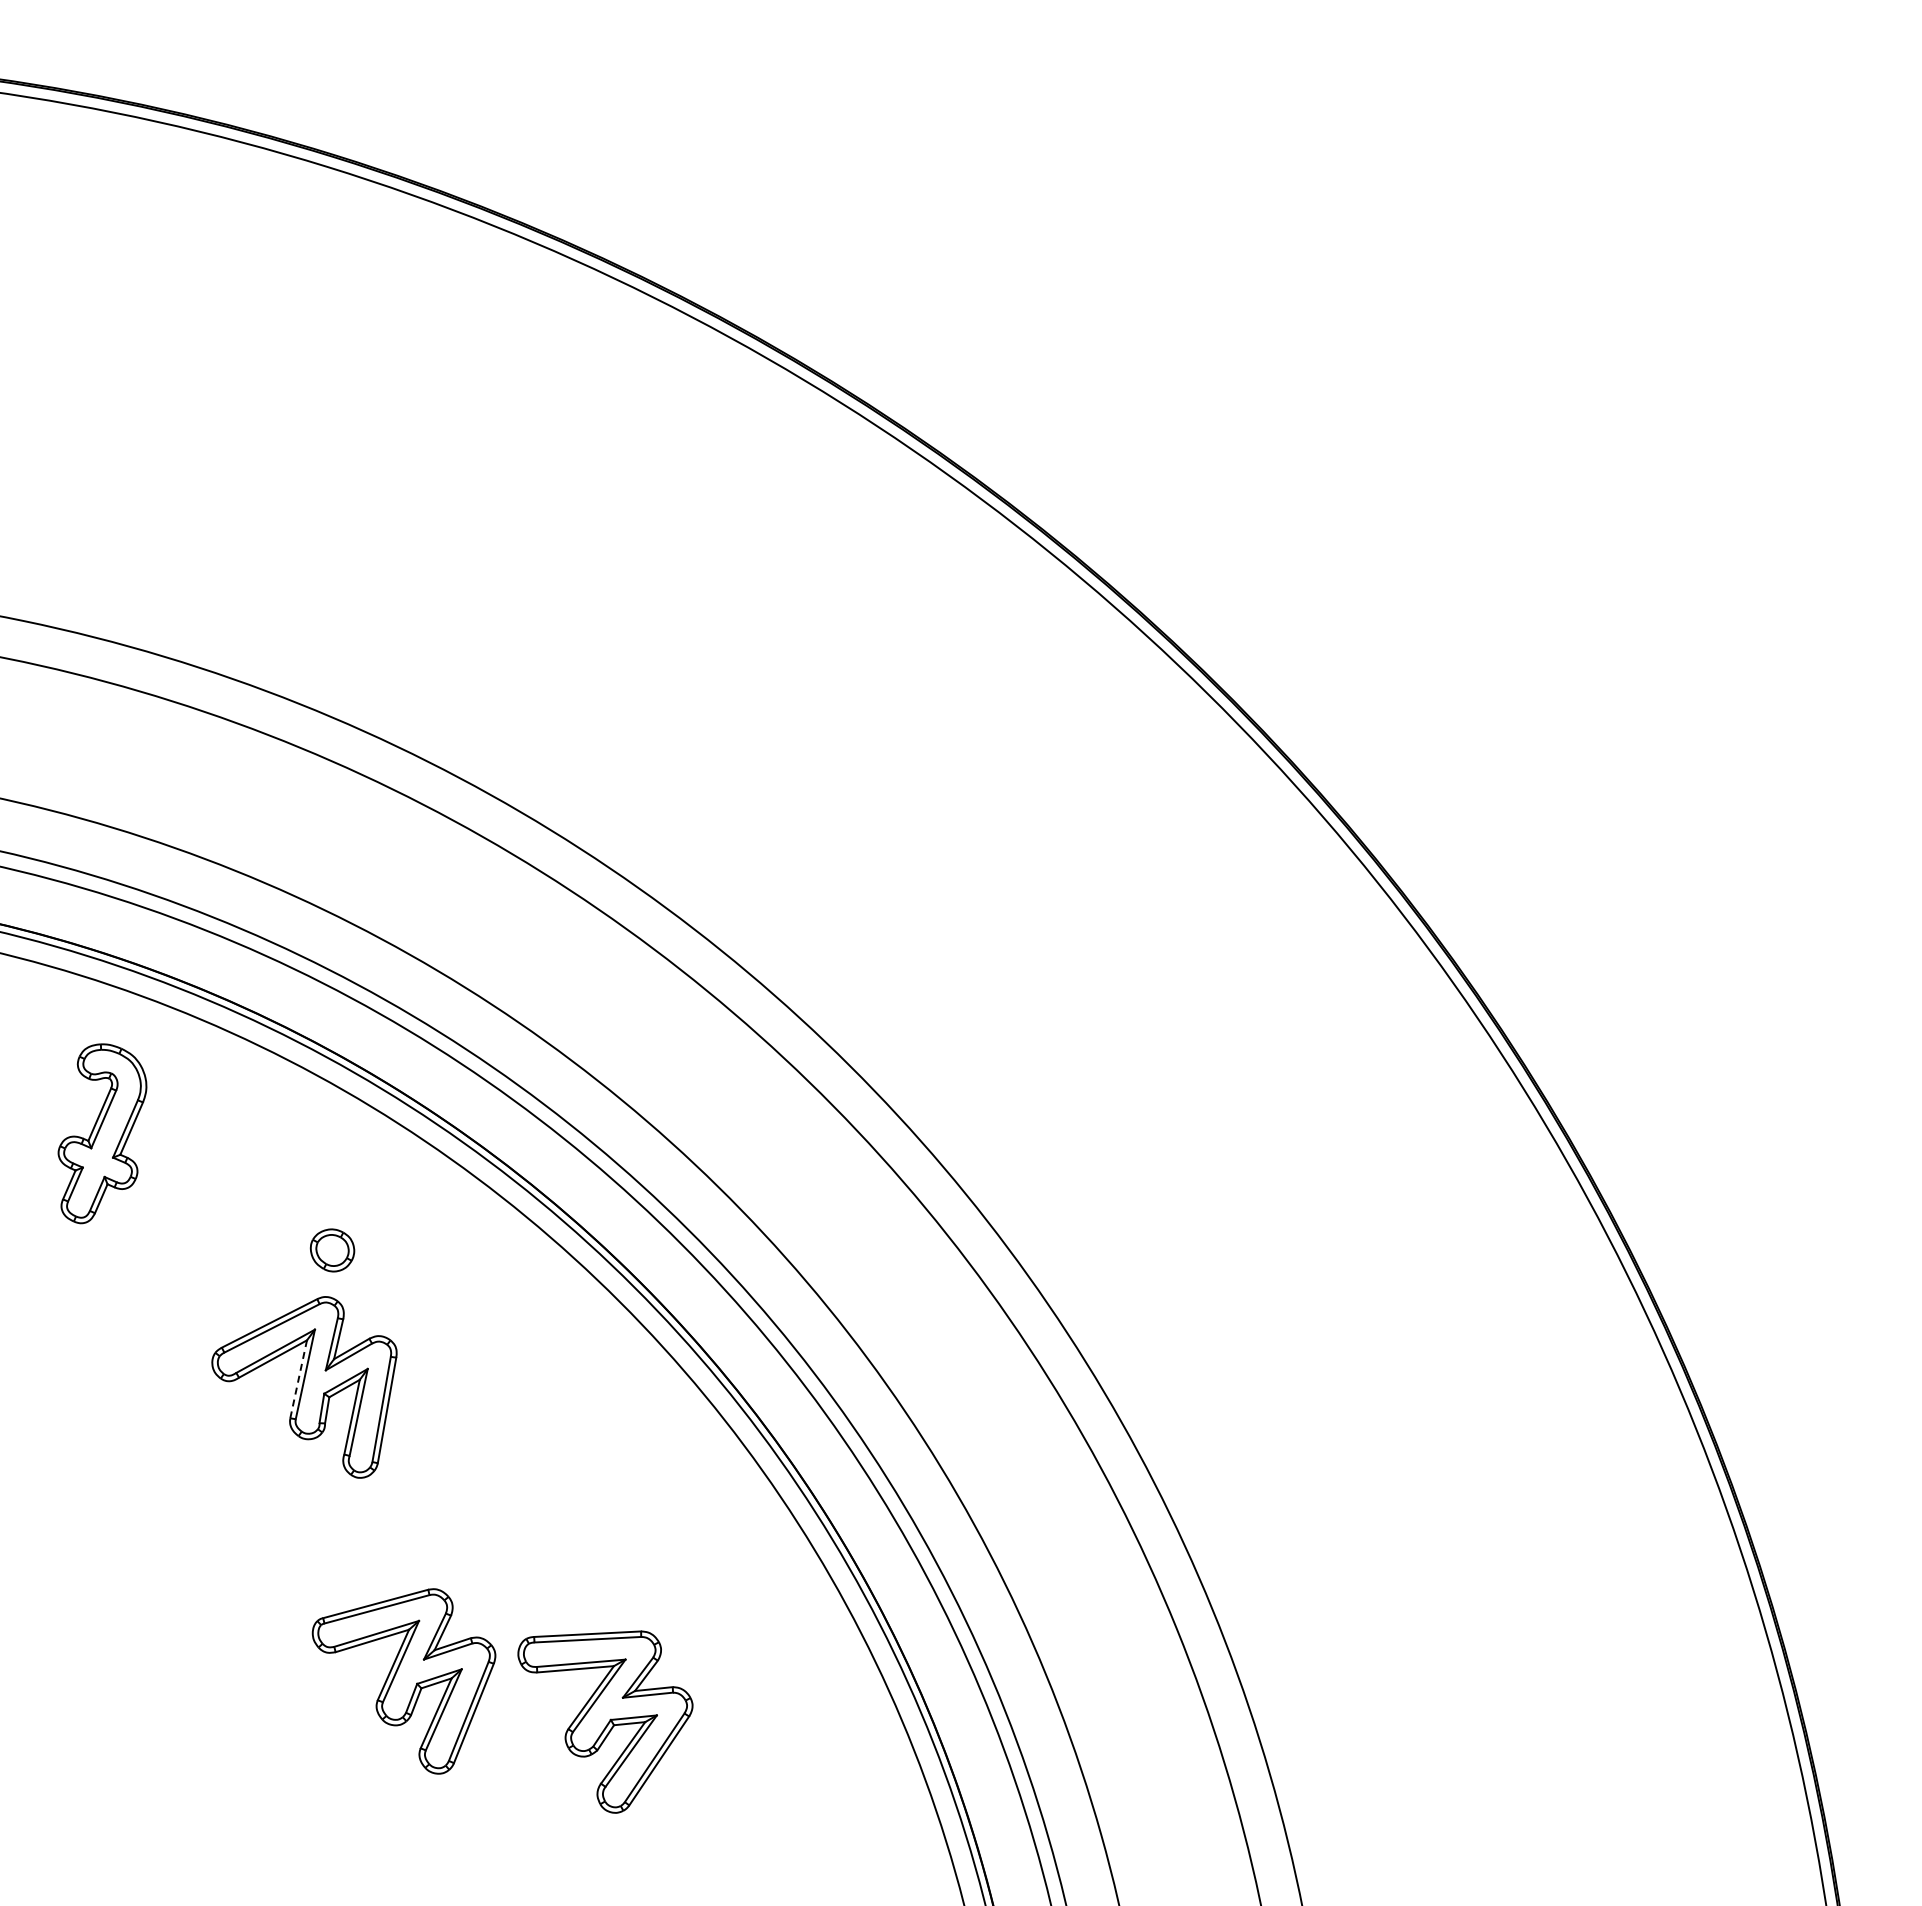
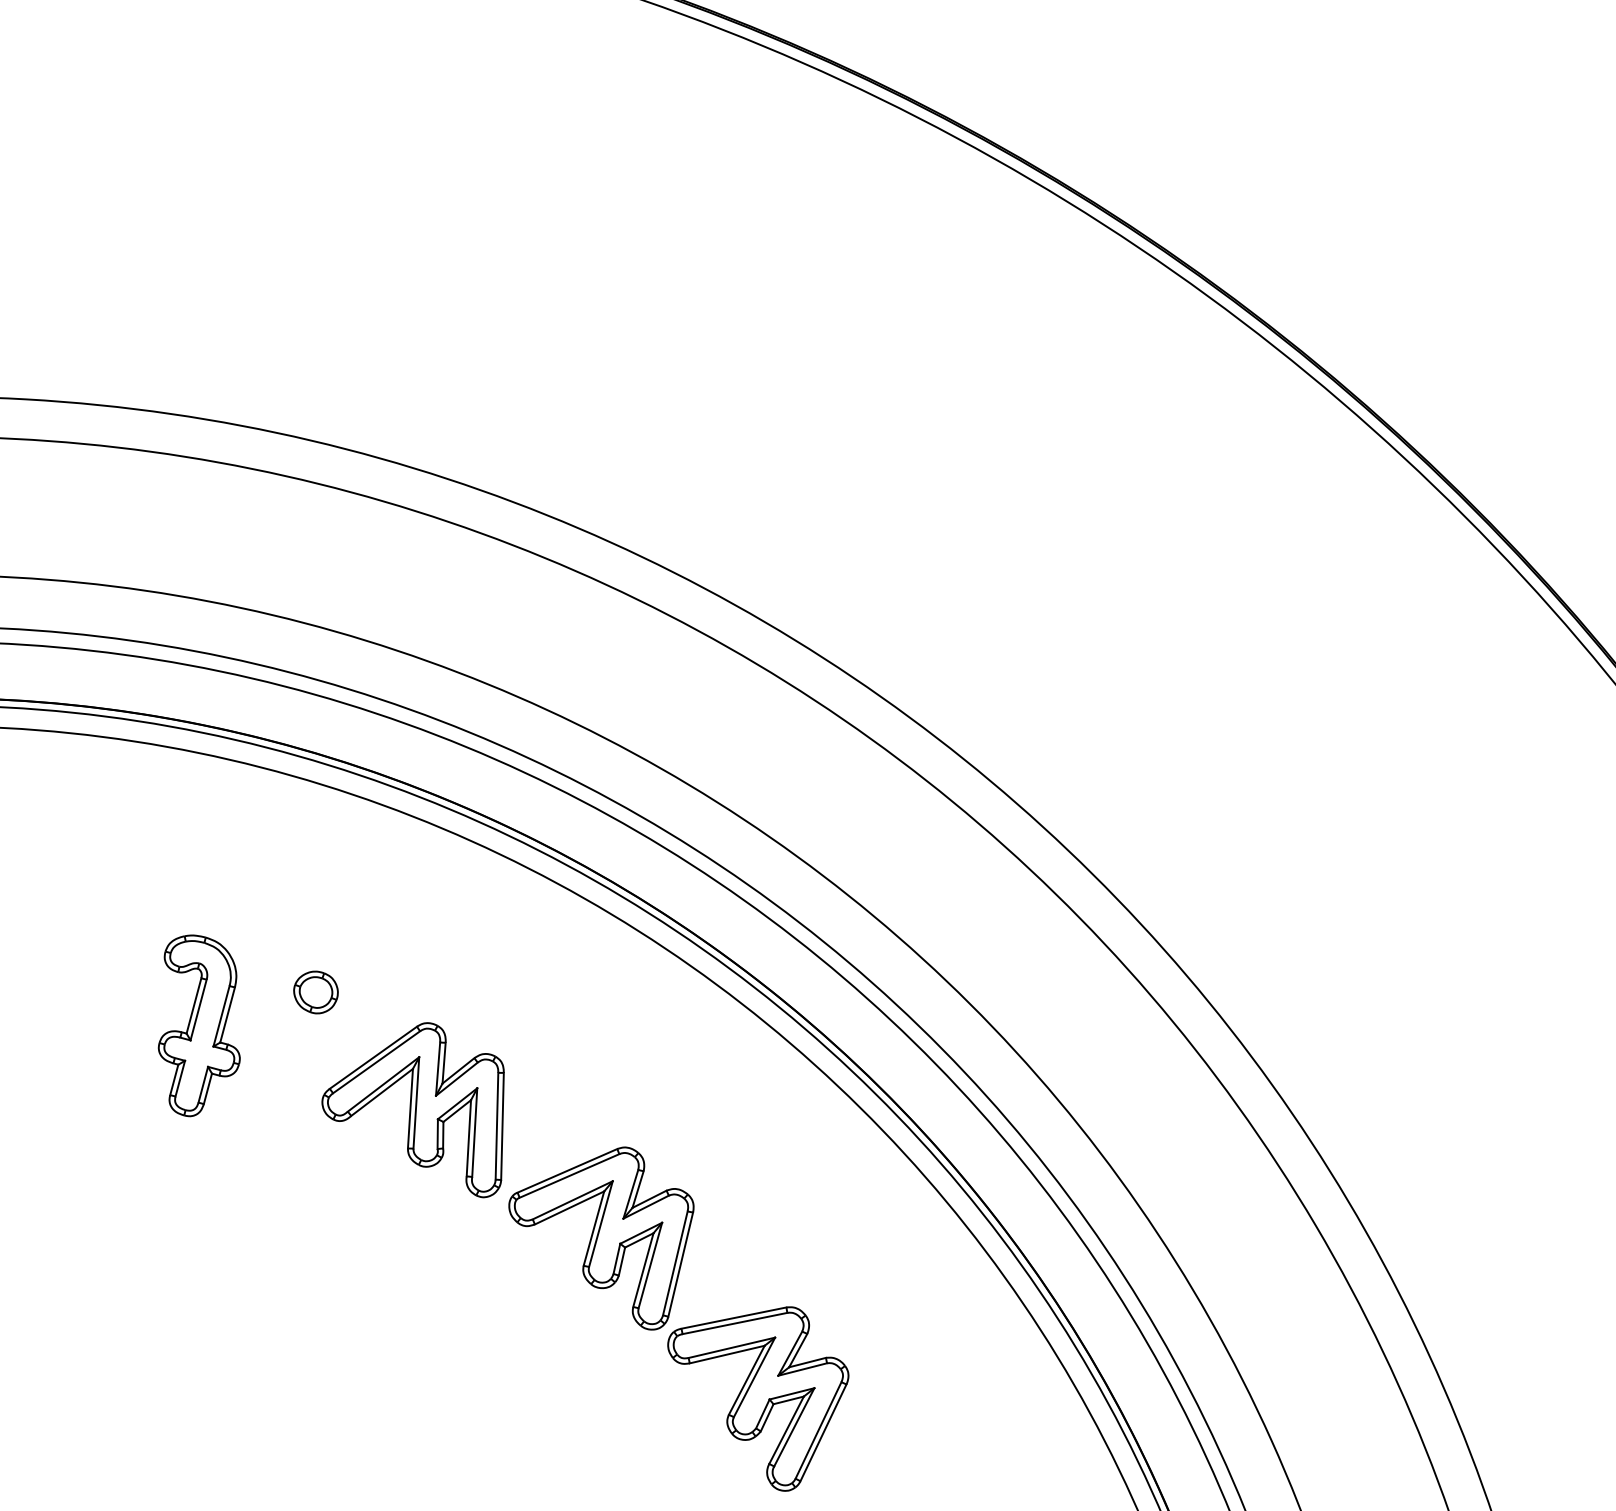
part: (102, 1133) -> (199, 1024), moved
part: (332, 1250) -> (316, 992), moved
line: (298, 1379) -> (410, 1108), dashed -> solid
part: (403, 1681) -> (606, 1243), moved

